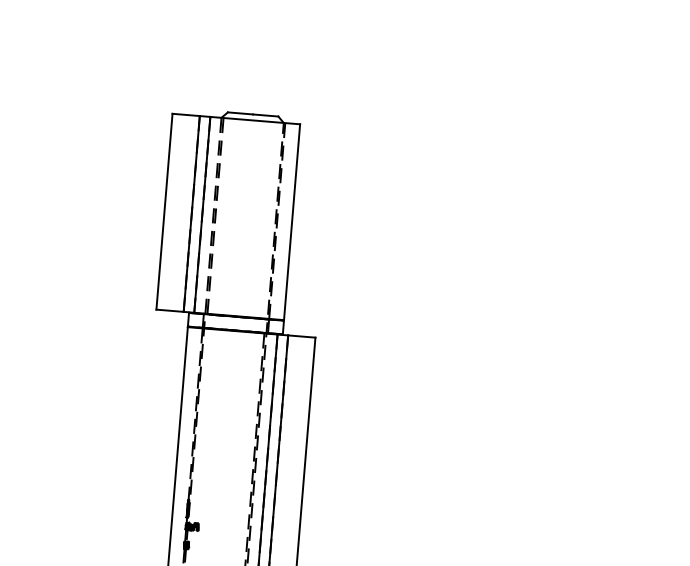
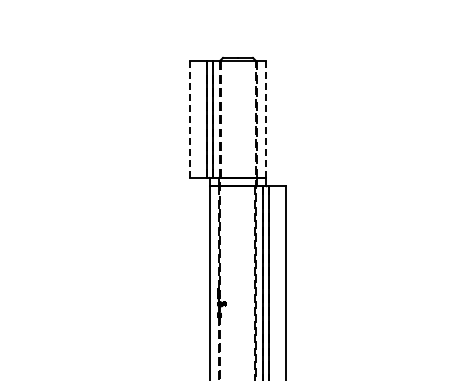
line: (164, 213) -> (190, 120), solid -> dashed
line: (292, 222) -> (266, 119), solid -> dashed

